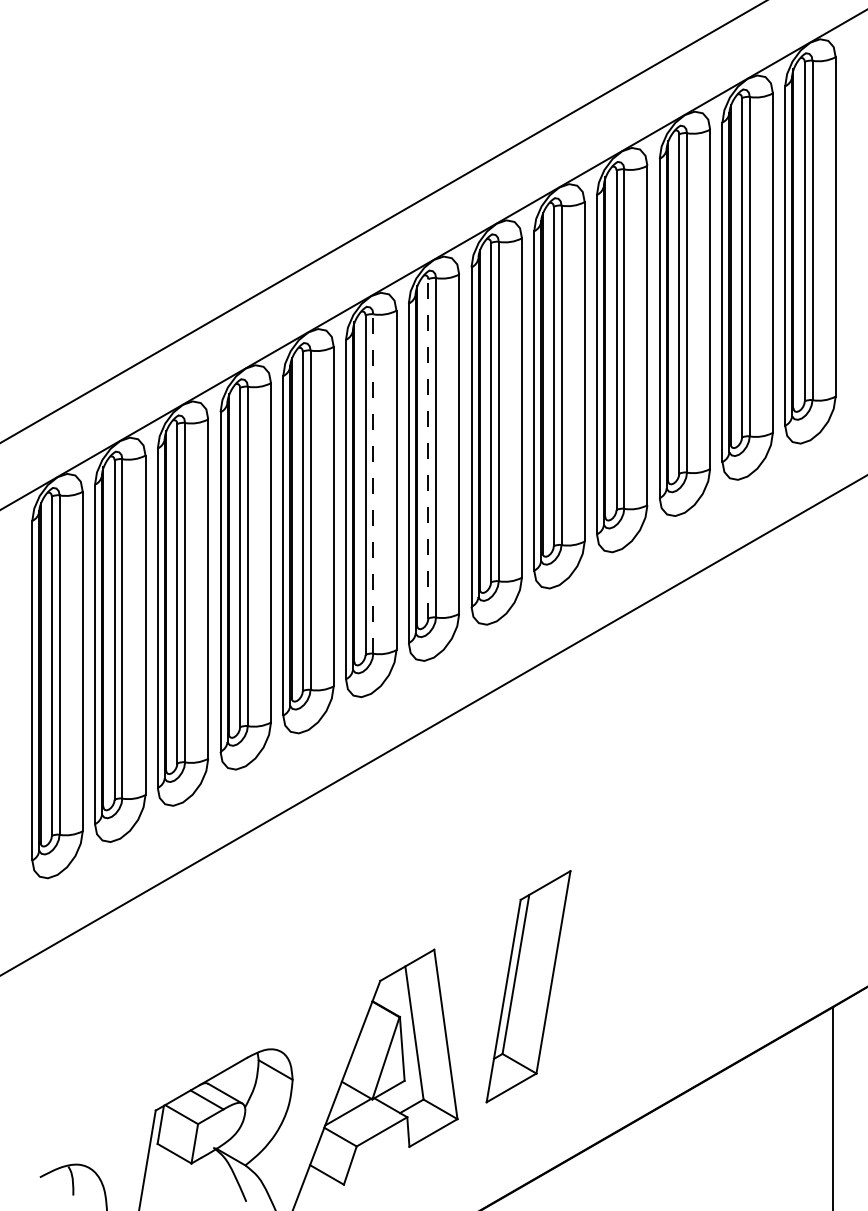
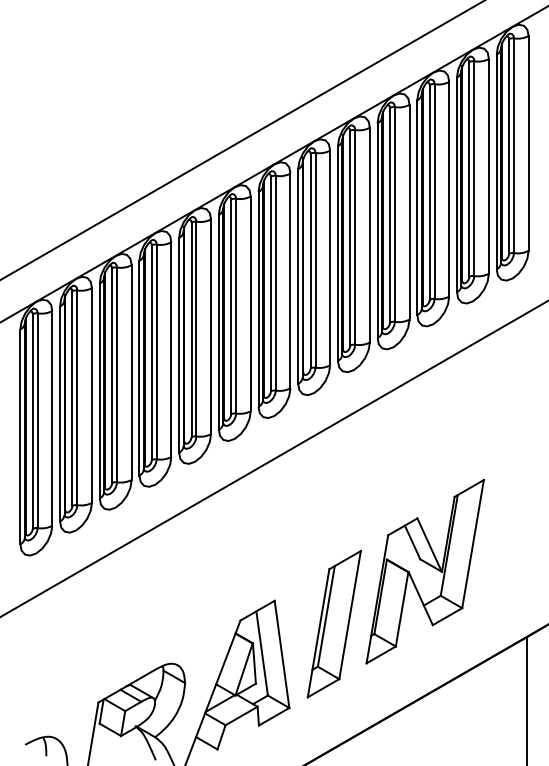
line: (427, 448) -> (270, 283), dashed -> solid
line: (373, 483) -> (236, 305), dashed -> solid
part: (671, 903) -> (424, 571), added

